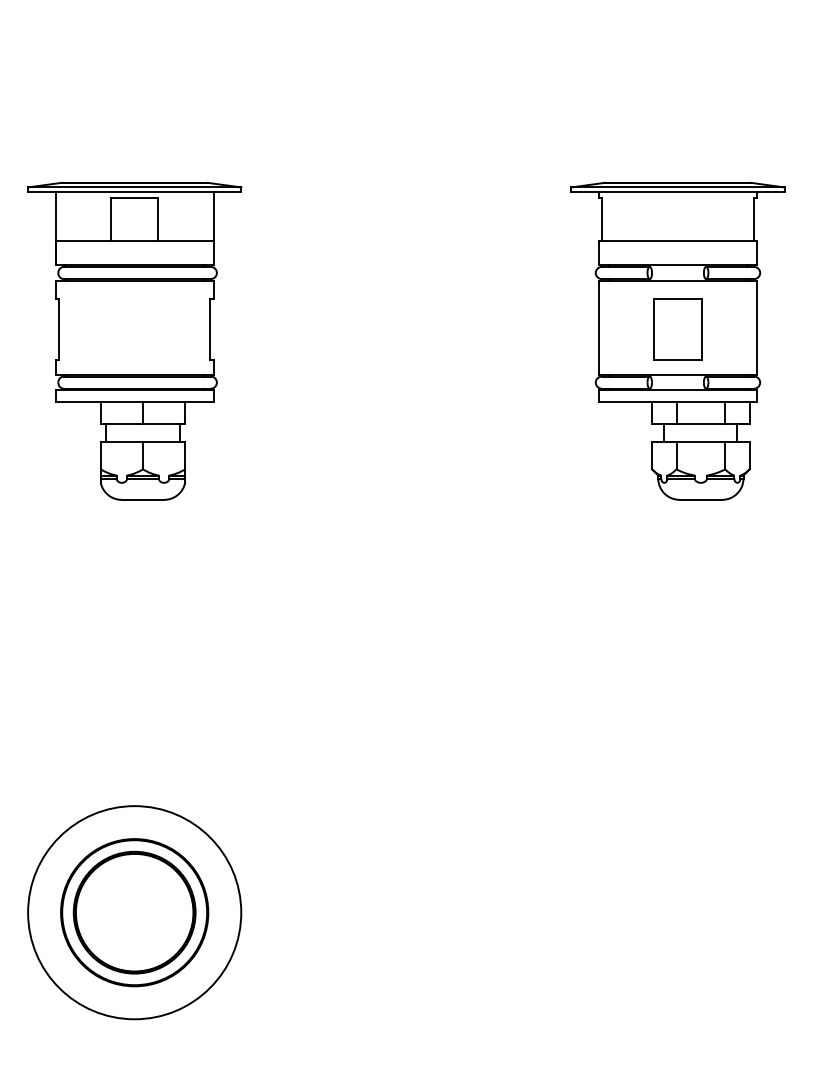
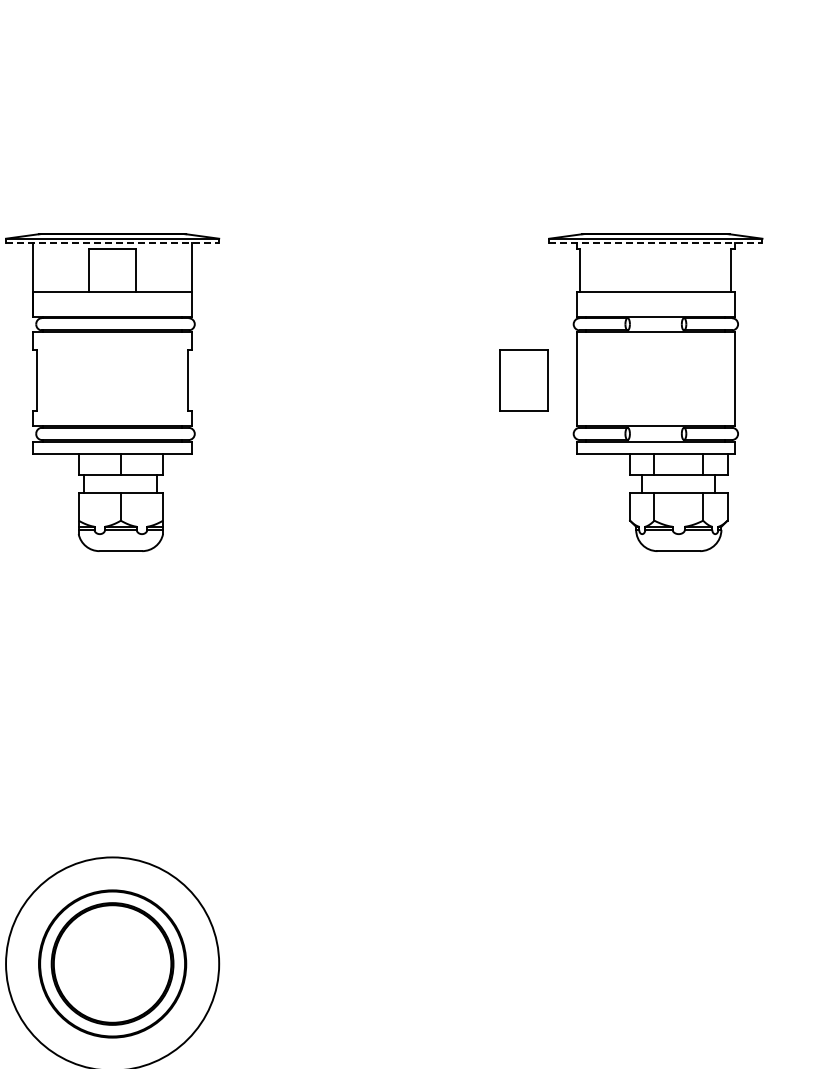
line: (134, 192) -> (112, 243), solid -> dashed
line: (677, 192) -> (655, 243), solid -> dashed
part: (677, 329) -> (523, 380), moved

